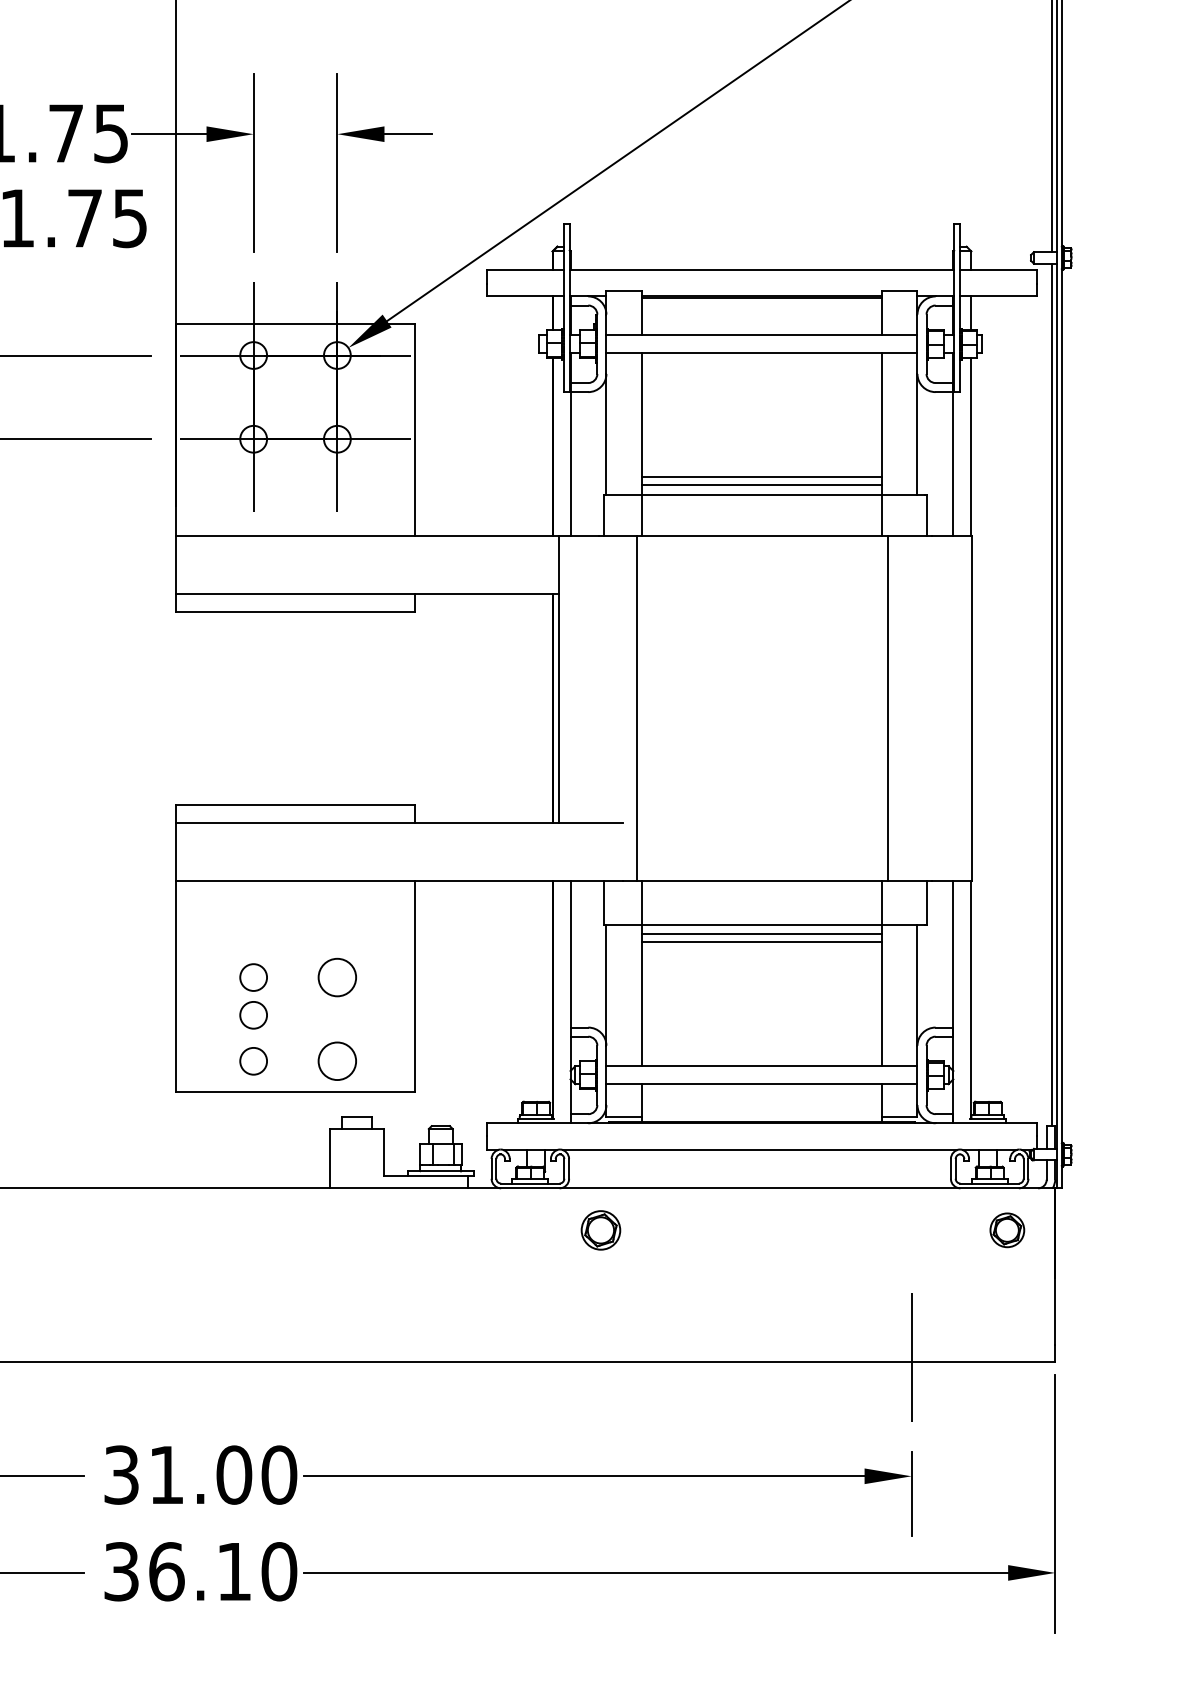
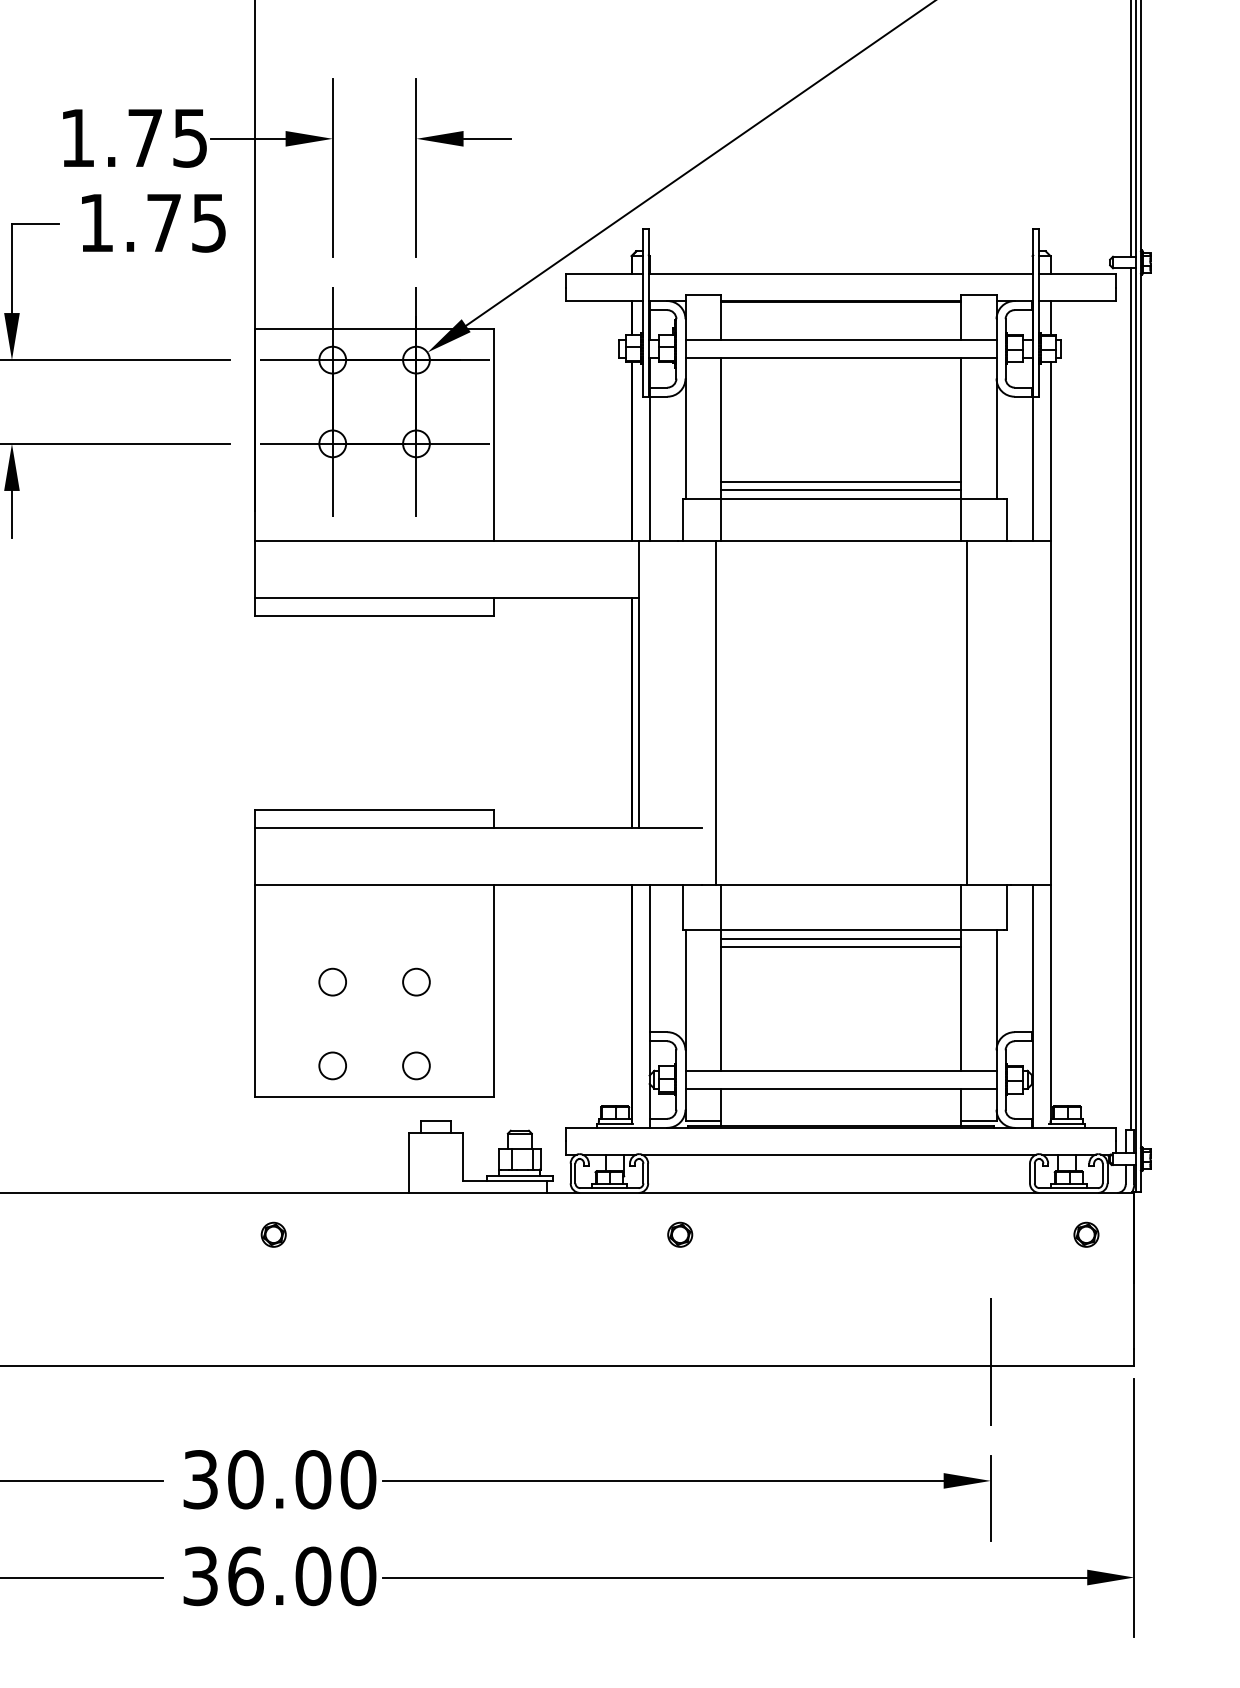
circle: (337, 976) -> (416, 981), size x0.71
circle: (253, 1014) -> (332, 1019), removed
circle: (337, 1060) -> (416, 1065), size x0.71
part: (194, 1229) -> (273, 1234), added
part: (601, 1229) -> (680, 1234), size x0.62
part: (1007, 1229) -> (1086, 1234), size x0.71
text: (166, 1474) -> (245, 1479), 31.00 -> 30.00
text: (234, 1571) -> (313, 1576), 36.10 -> 36.00

